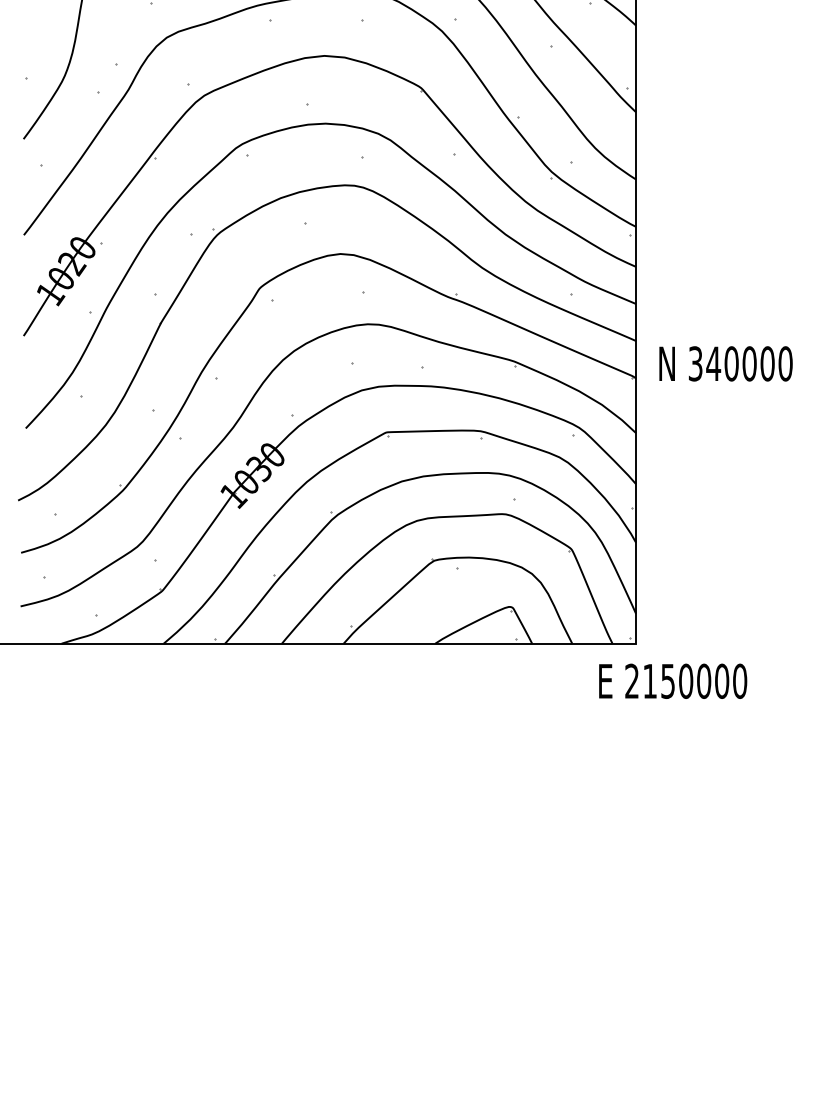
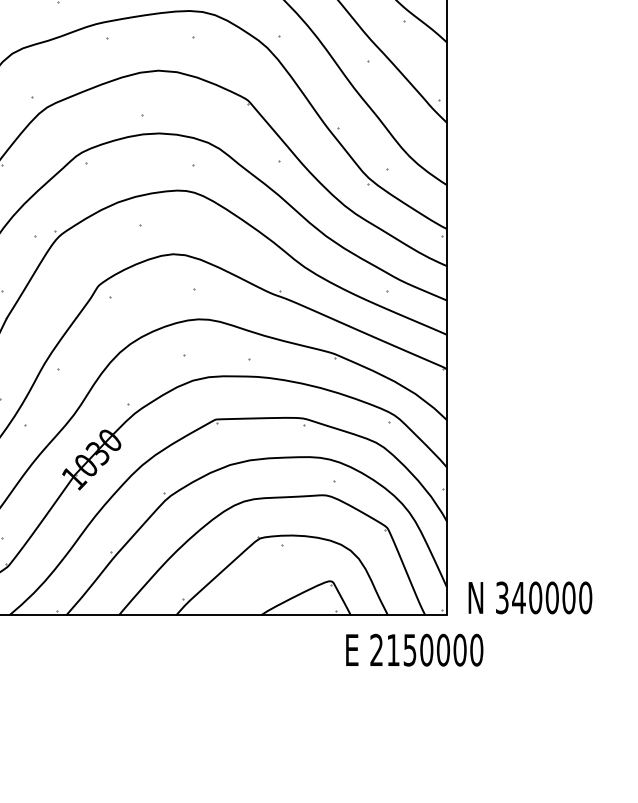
text: (725, 363) -> (529, 597), moved
text: (673, 680) -> (415, 649), moved

